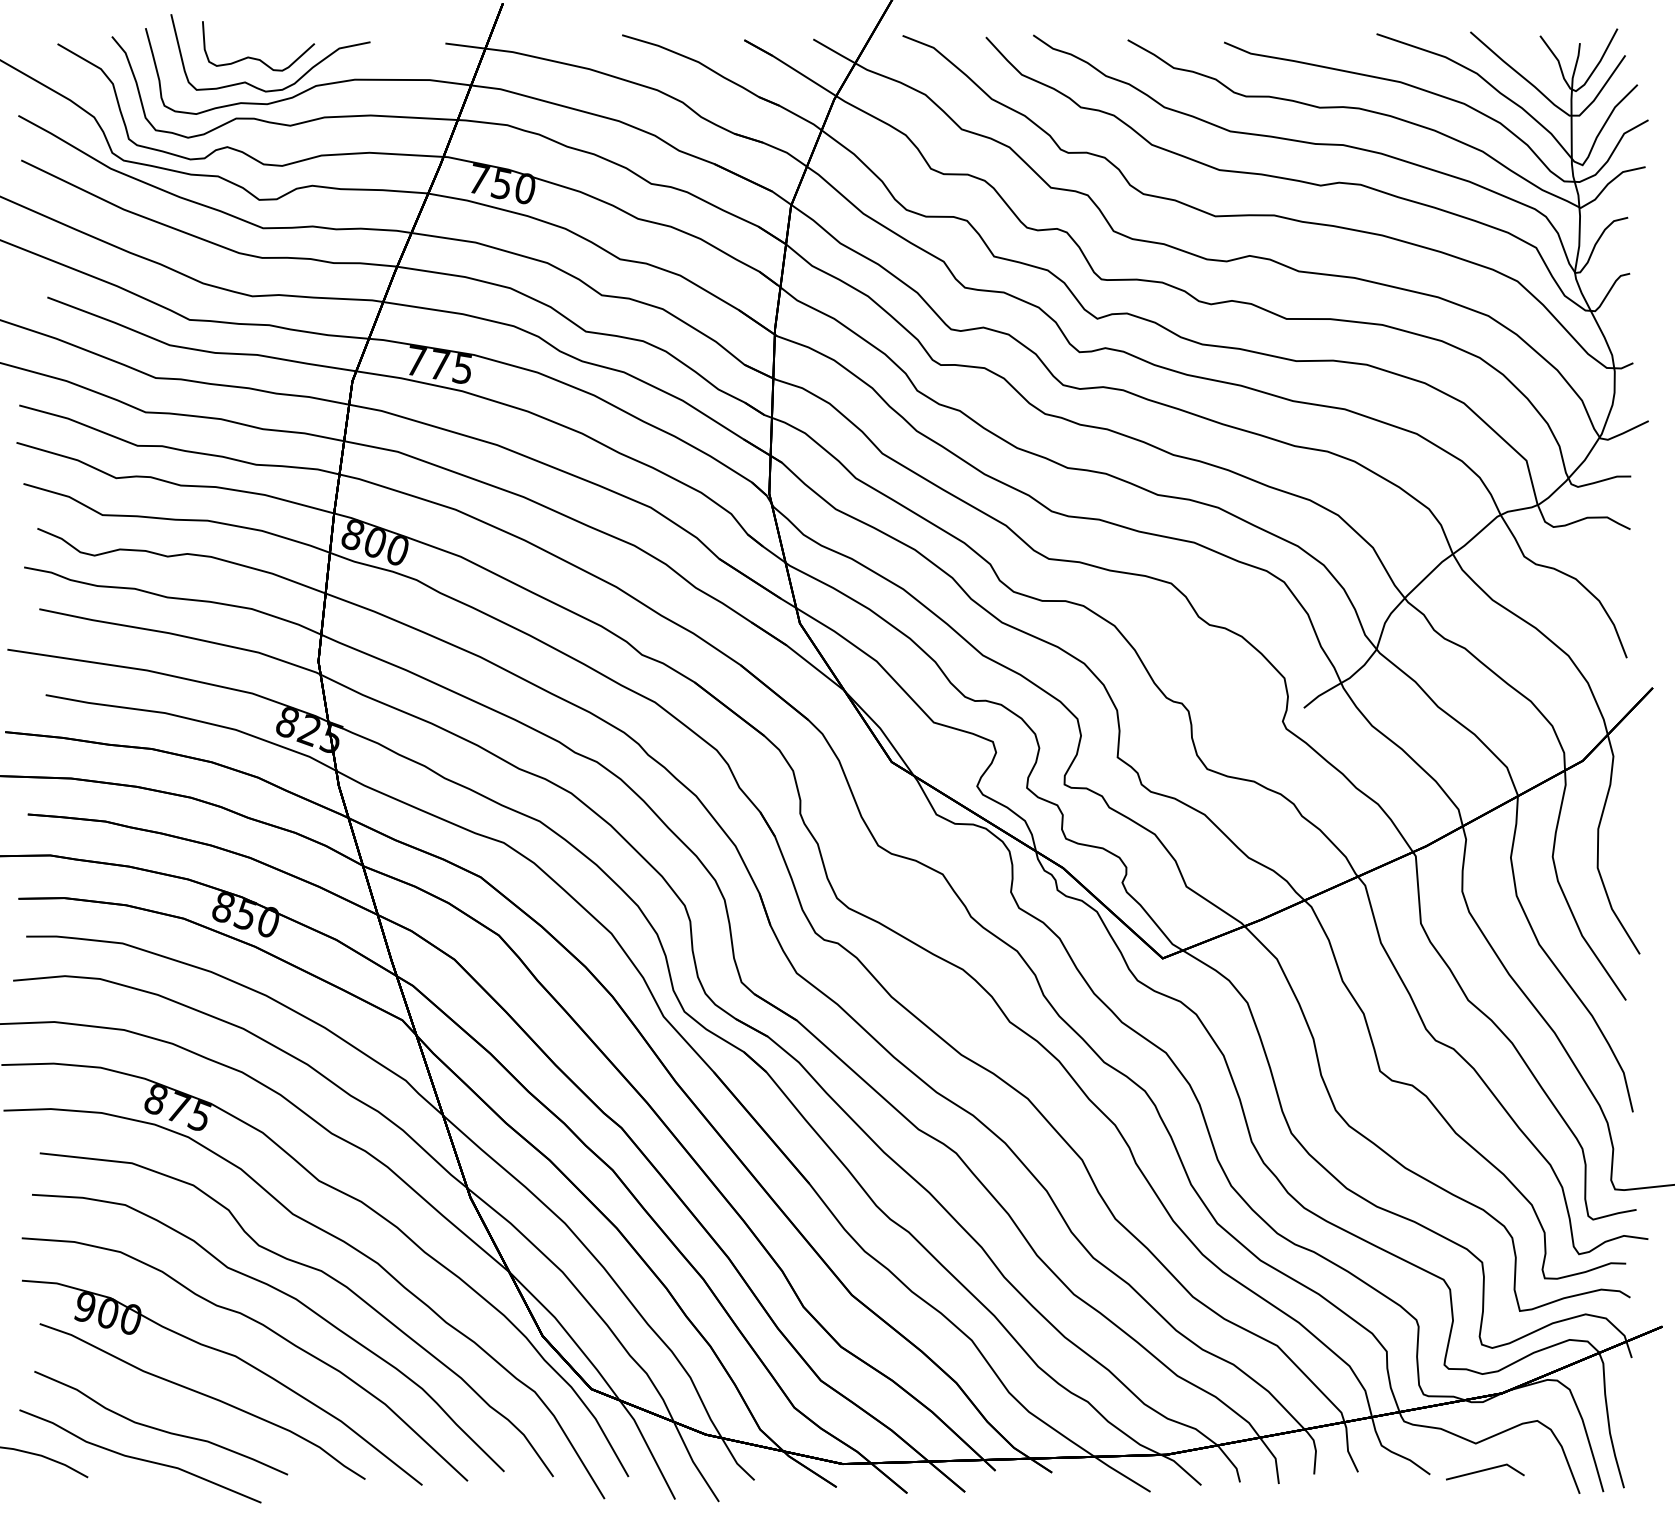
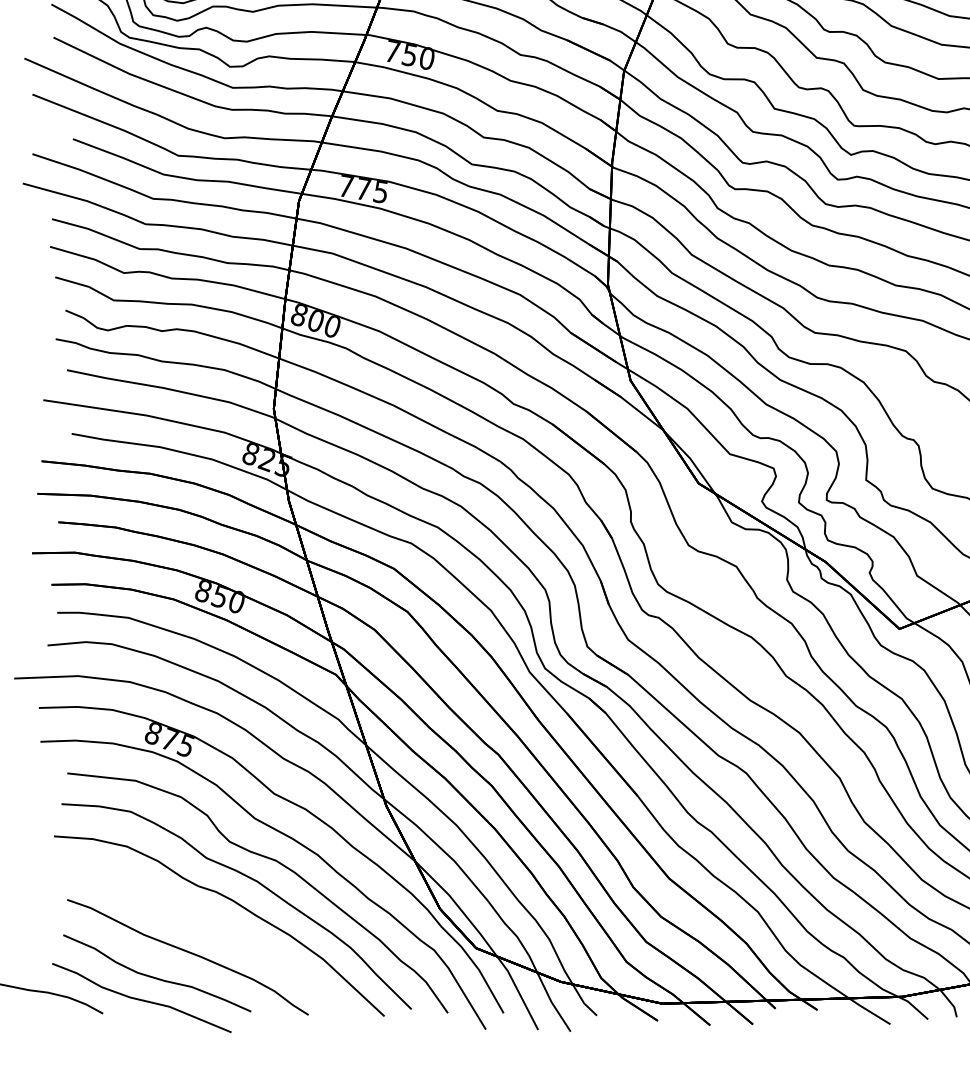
part: (232, 1356) -> (210, 923), removed

